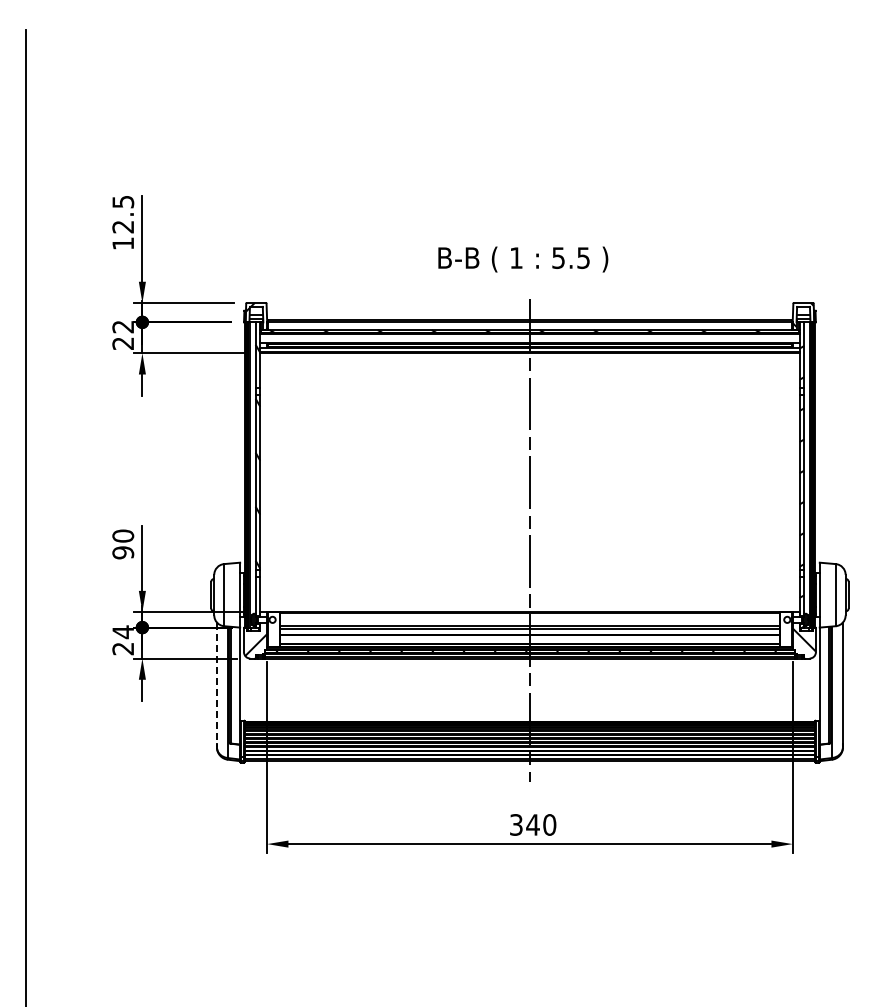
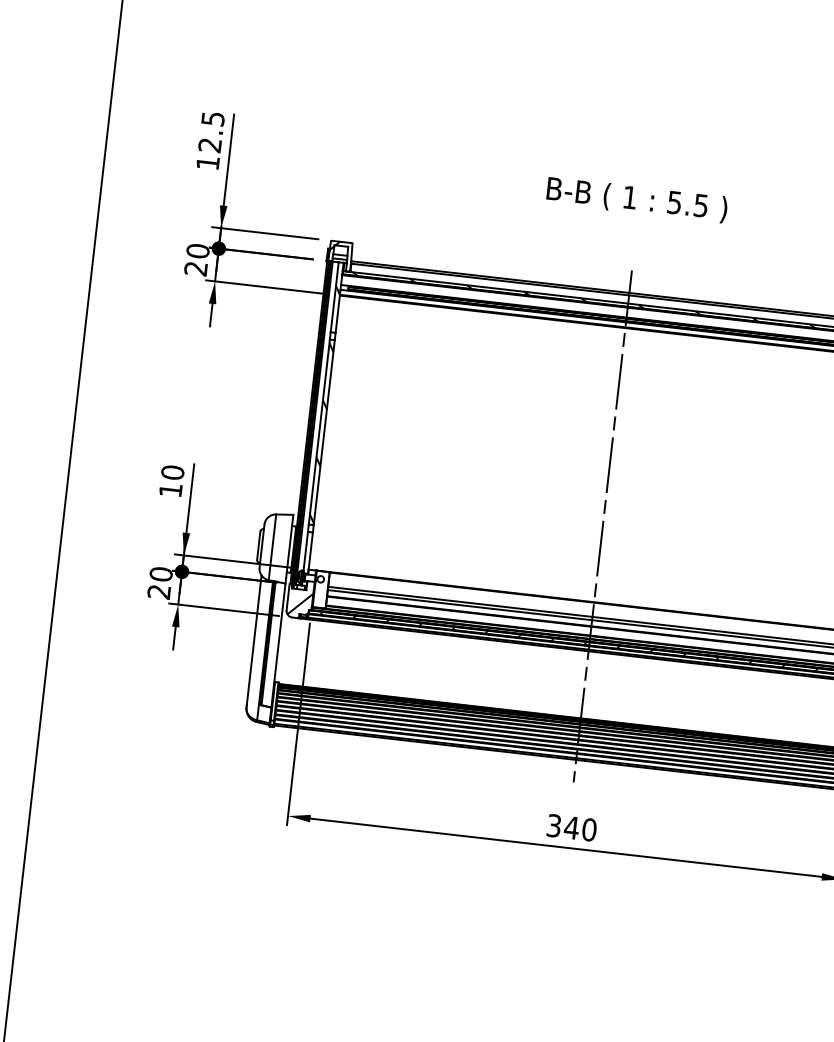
text: (523, 259) -> (637, 199), moved
text: (123, 326) -> (198, 250), 22 -> 20
text: (123, 552) -> (171, 490), 90 -> 10
text: (123, 632) -> (161, 574), 24 -> 20
line: (216, 683) -> (253, 639), dashed -> solid

